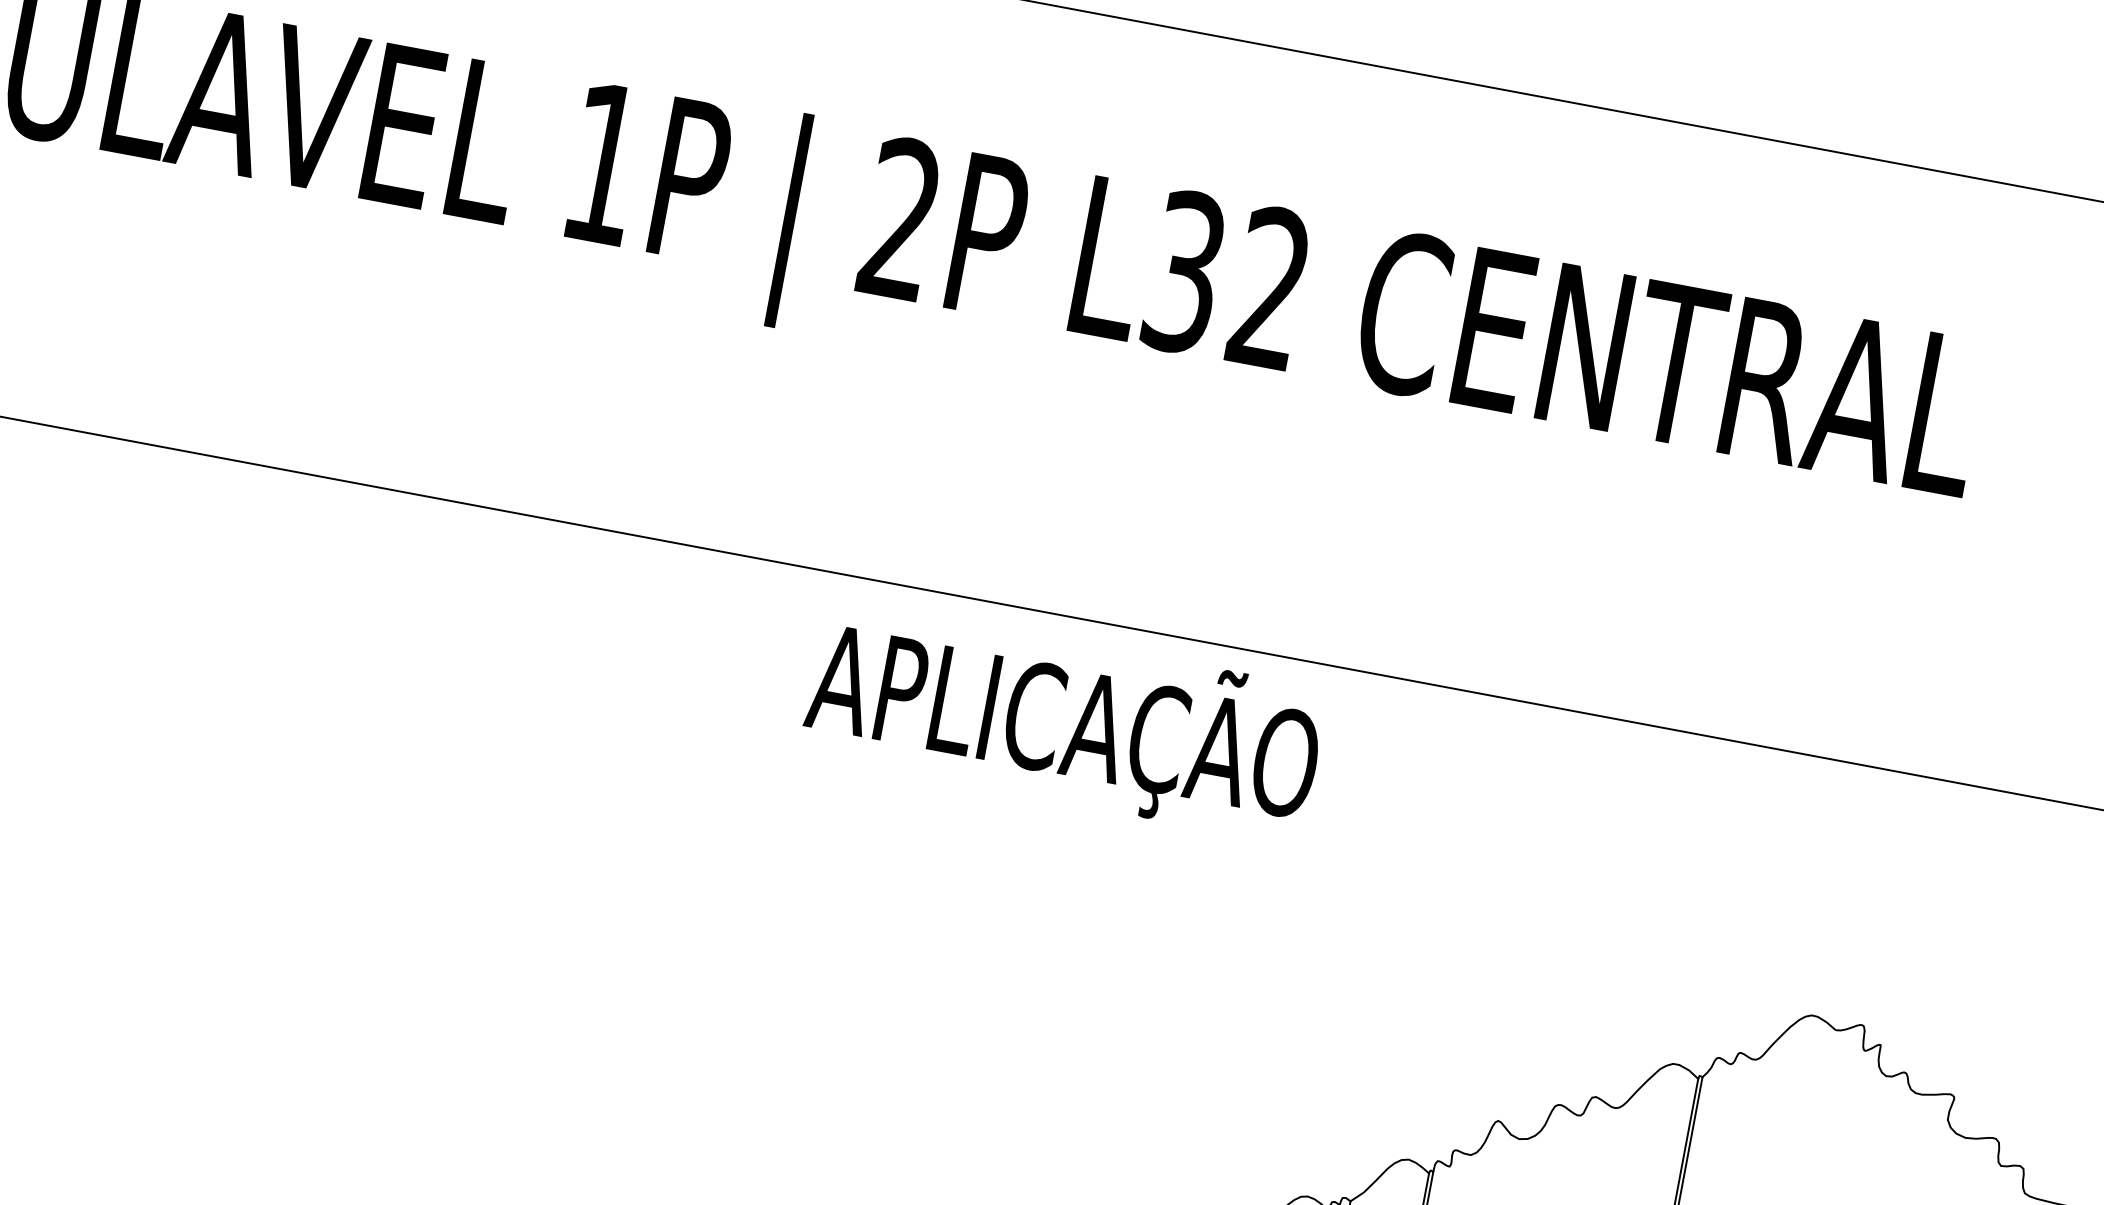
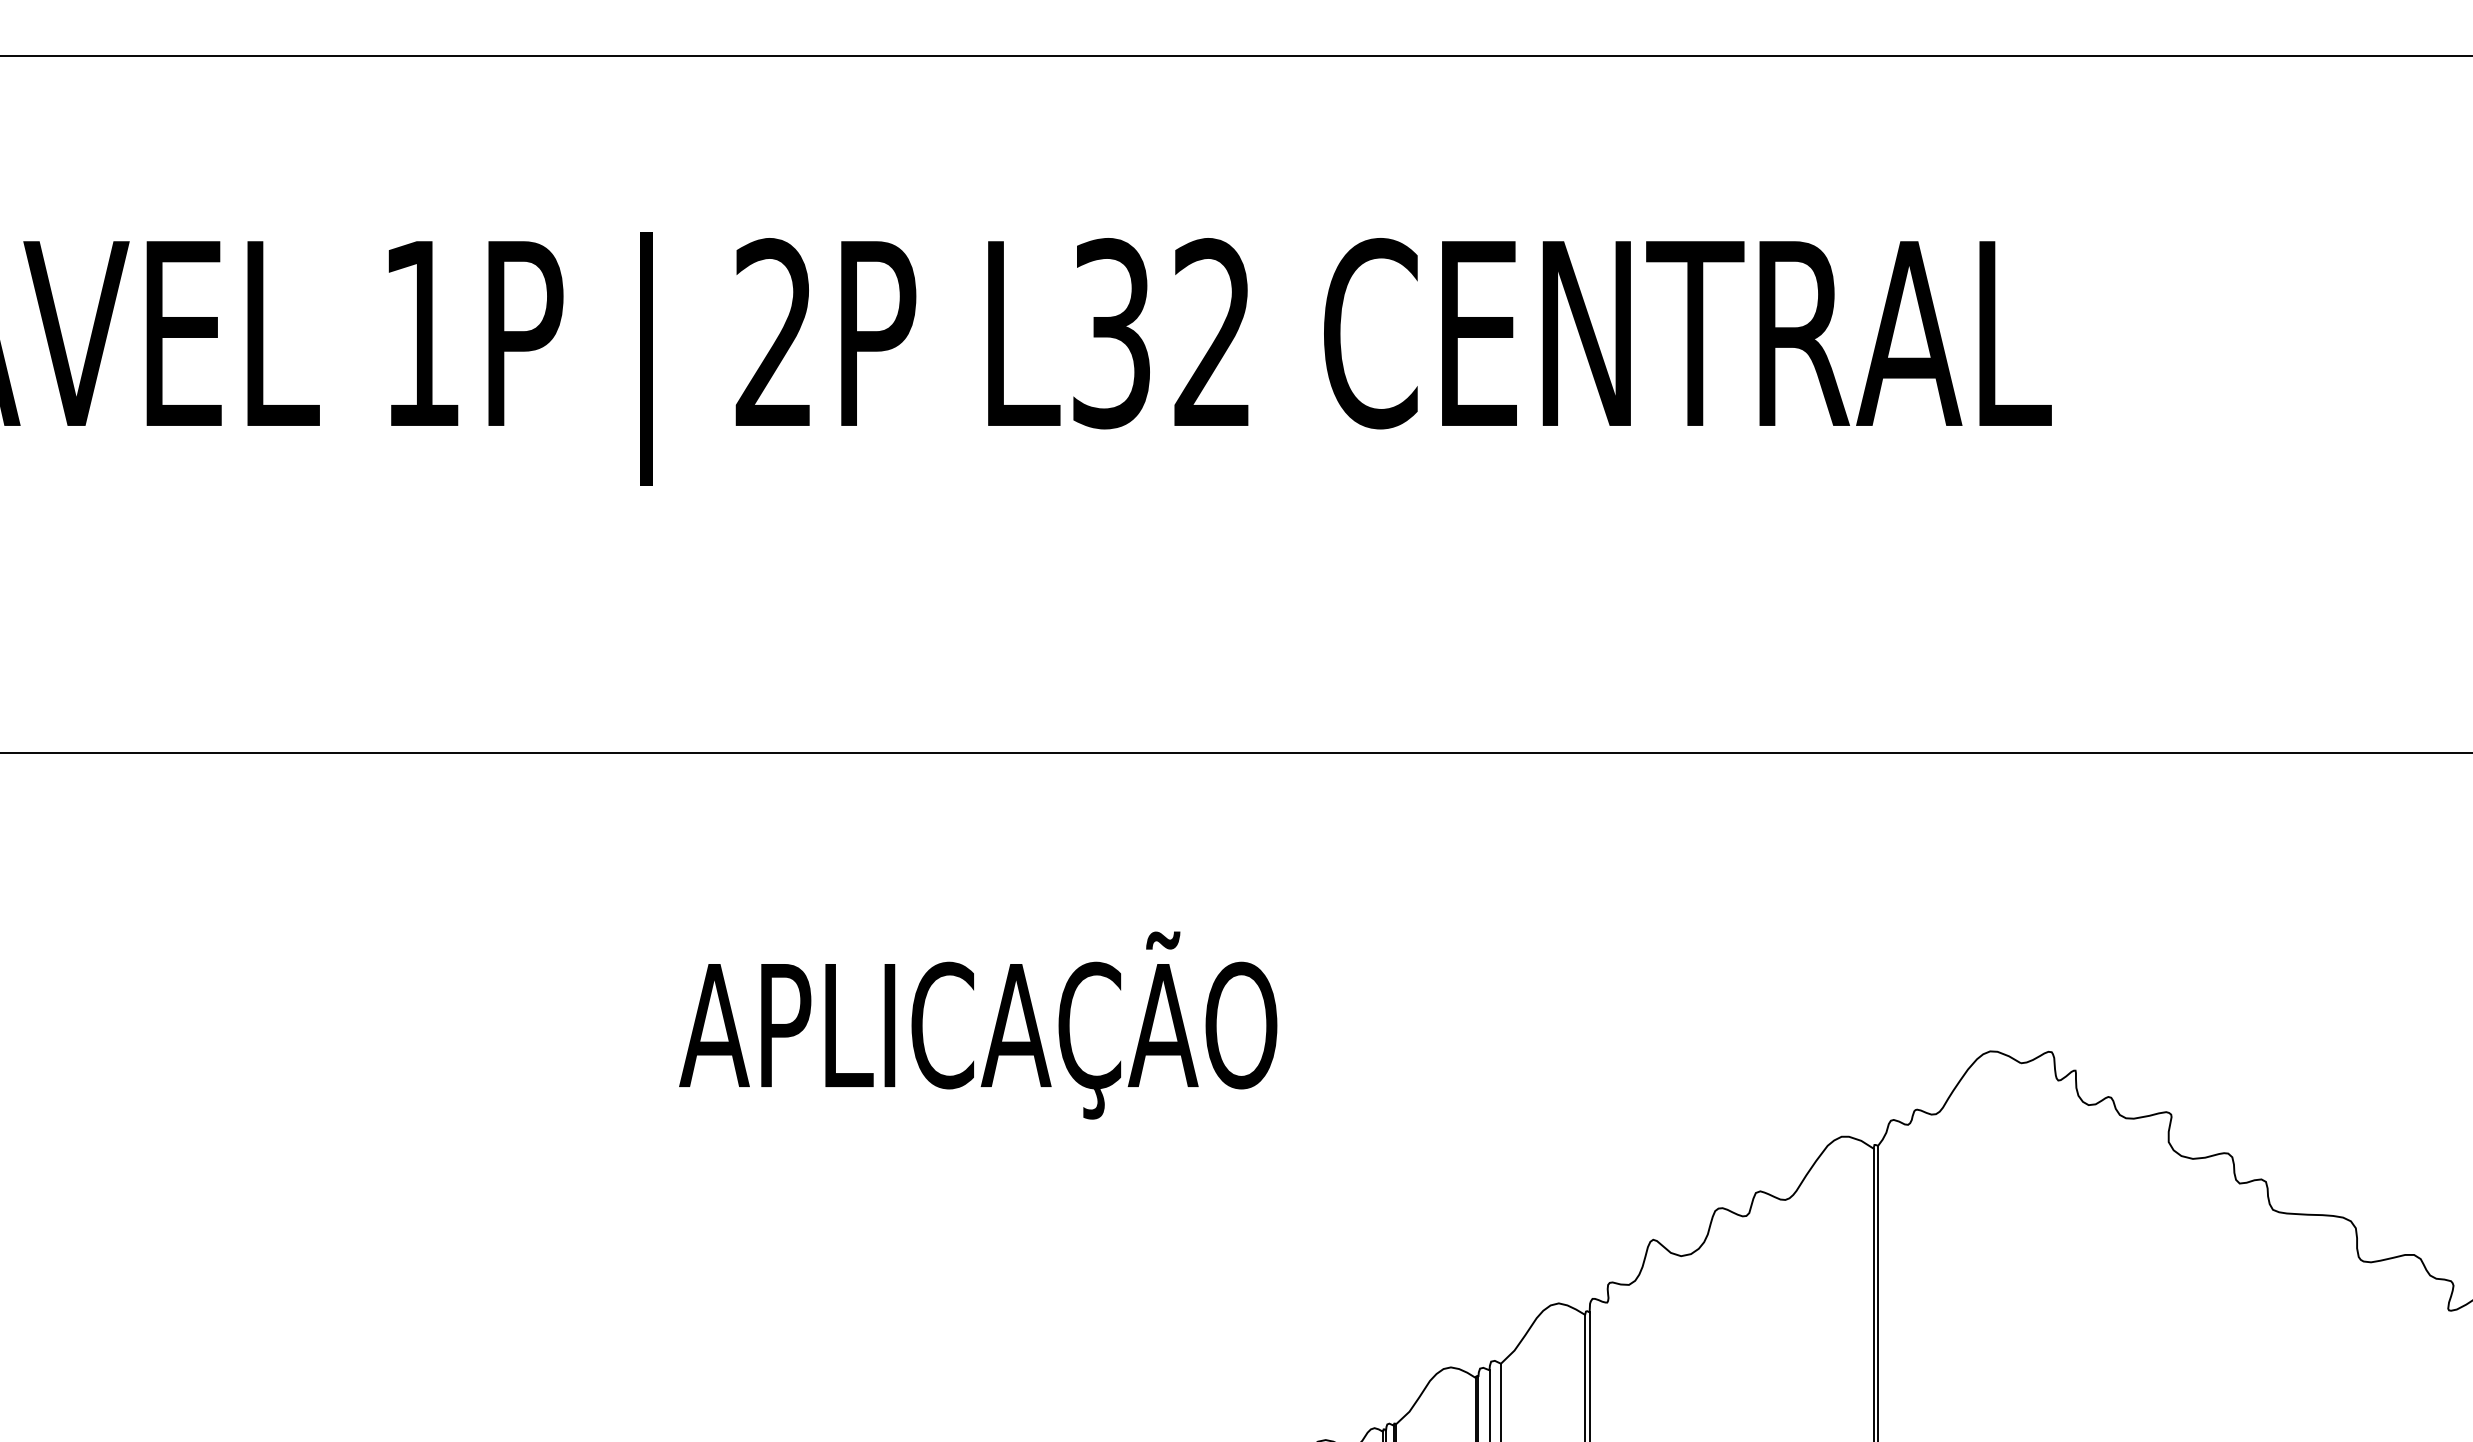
text: (1064, 721) -> (978, 1025), moved

